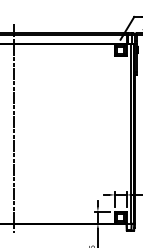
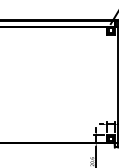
line: (13, 128) -> (41, 81), removed

